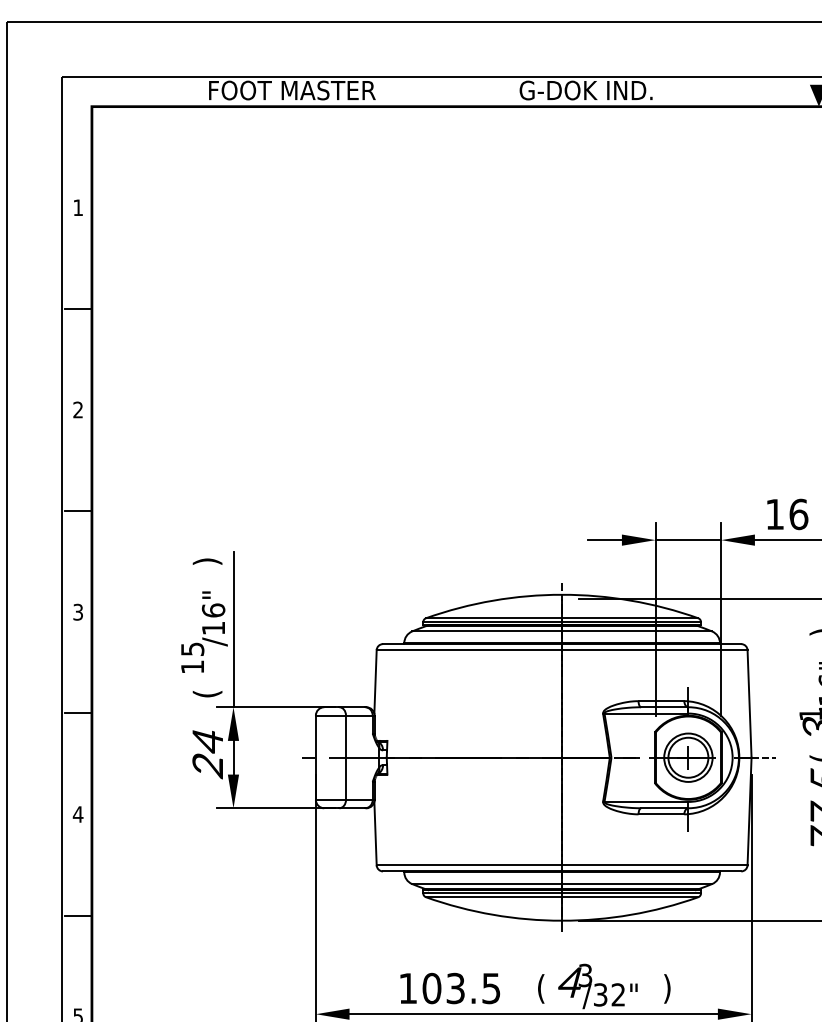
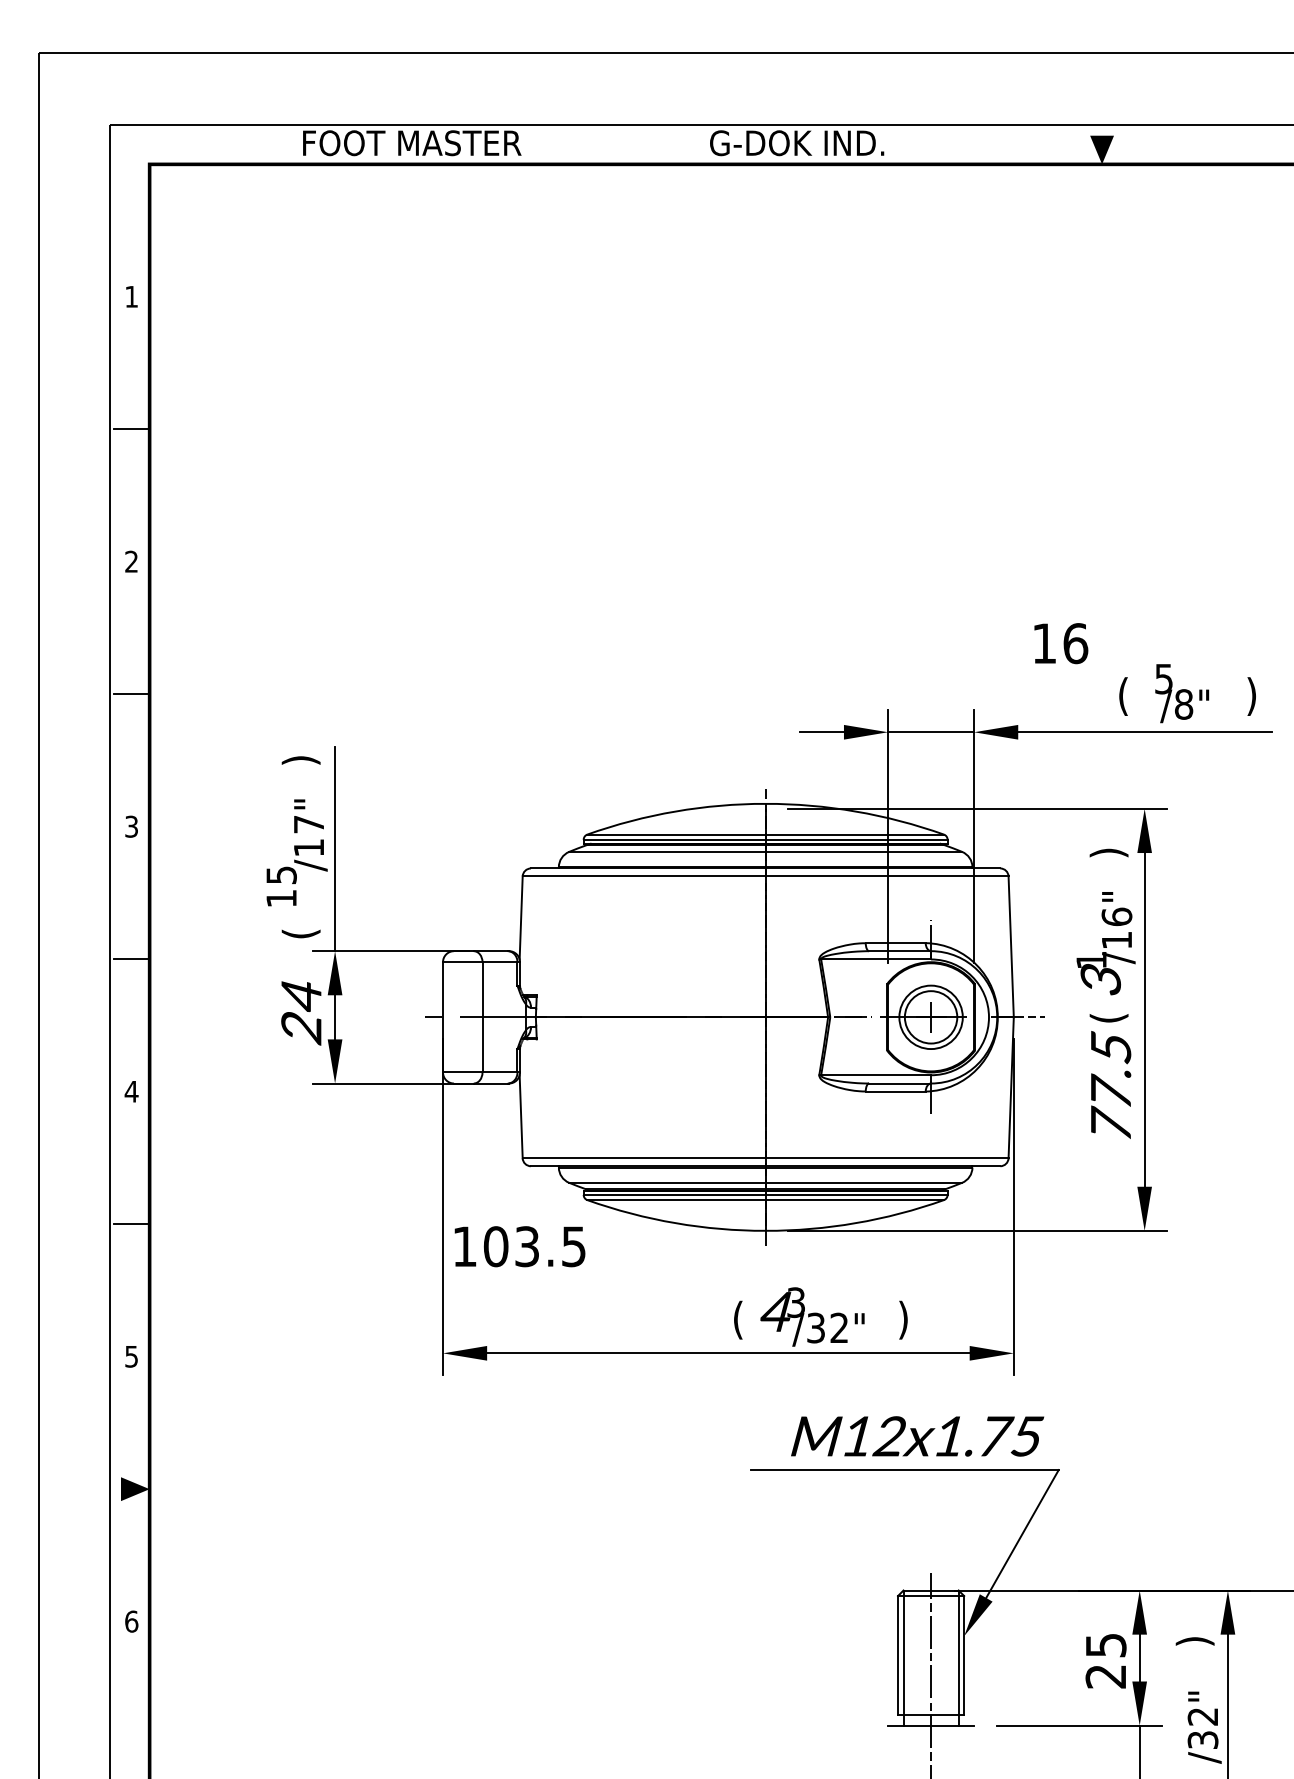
text: (787, 514) -> (1061, 643), moved
text: (213, 610) -> (308, 824), /16" -> /17"
text: (449, 988) -> (519, 1246), moved

